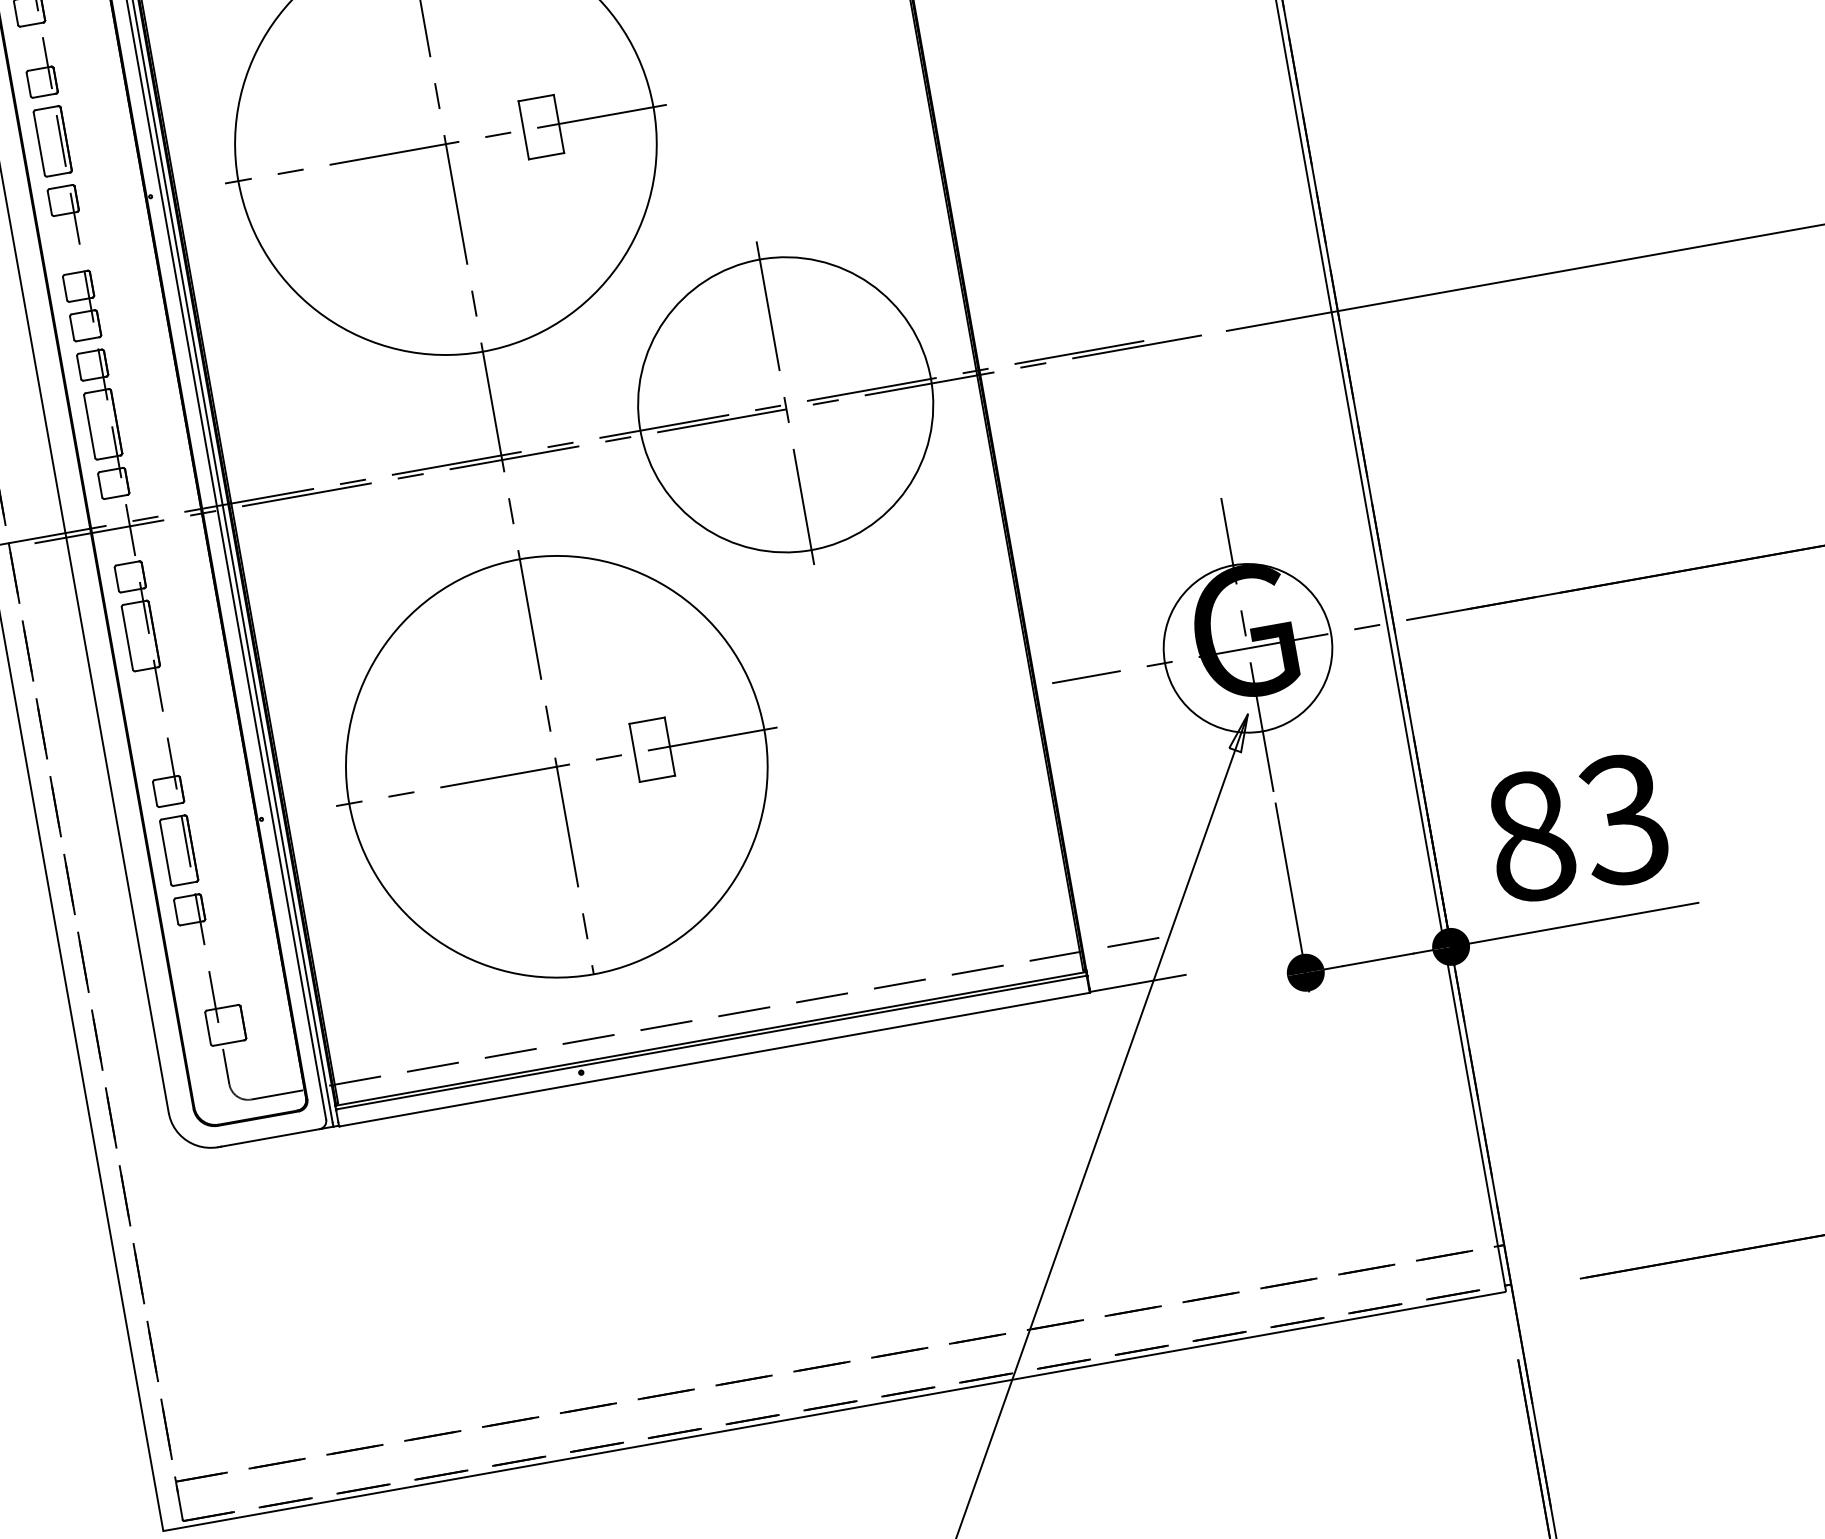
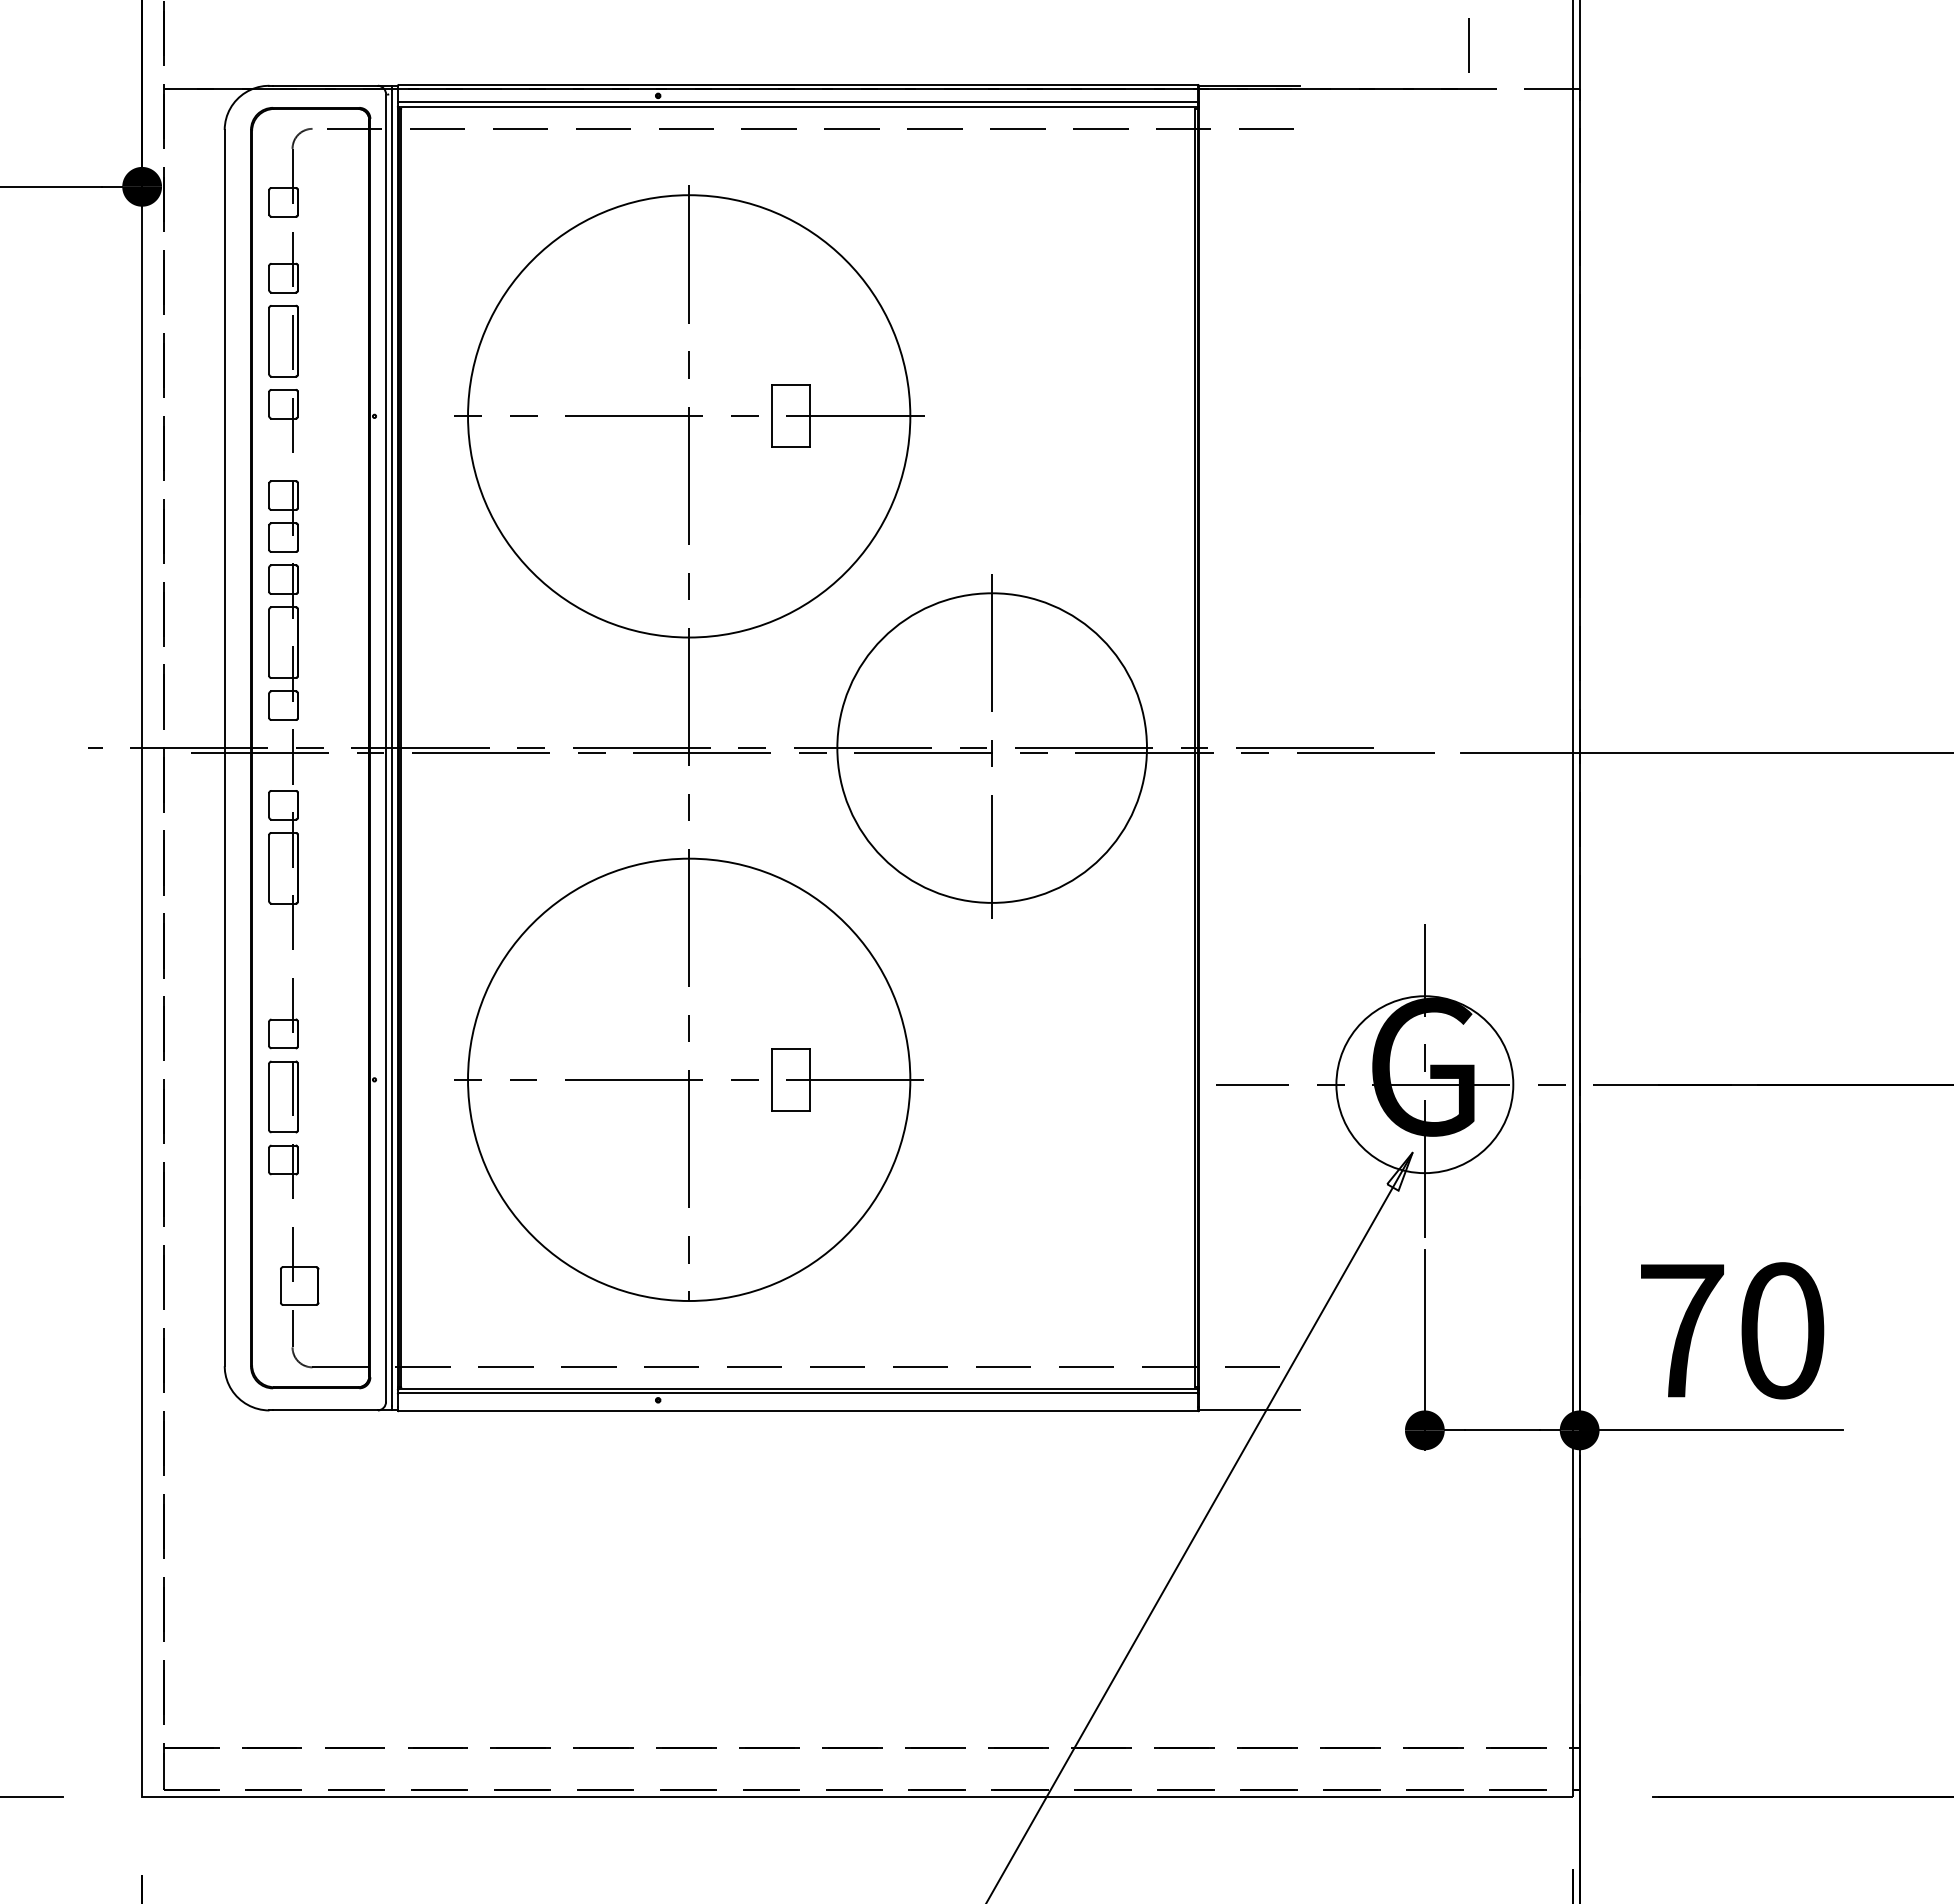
text: (1577, 827) -> (1732, 1330), 83 -> 70

